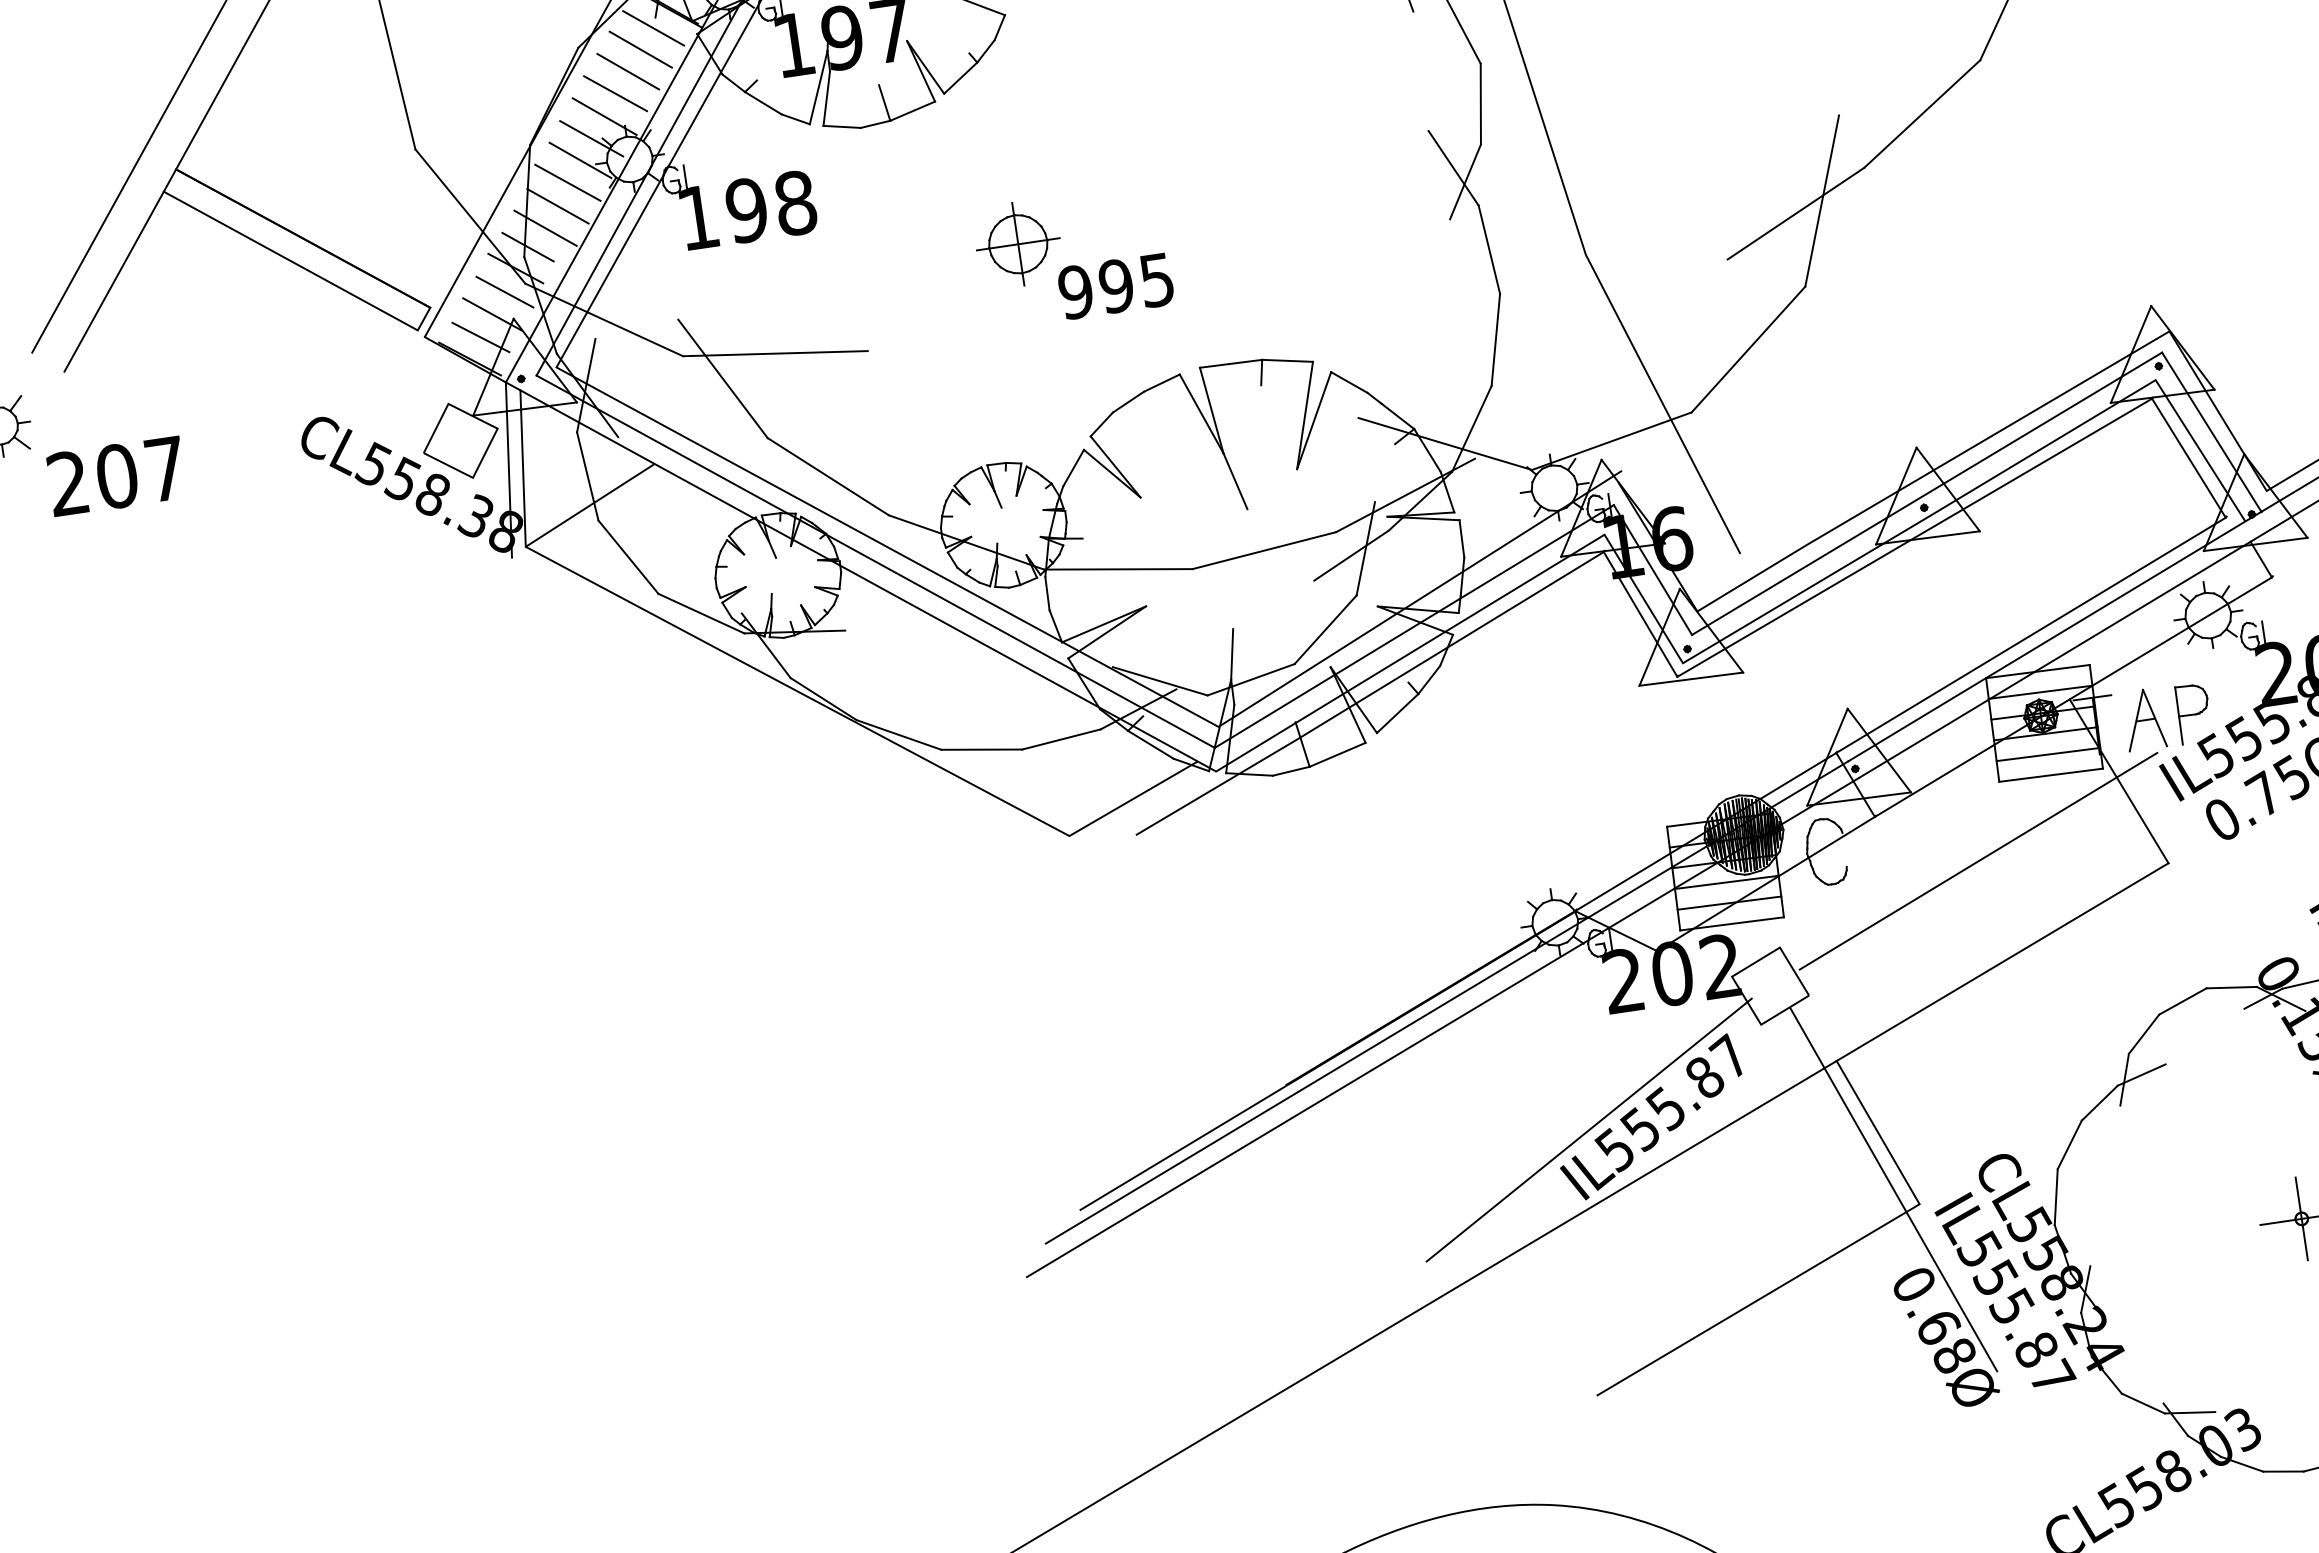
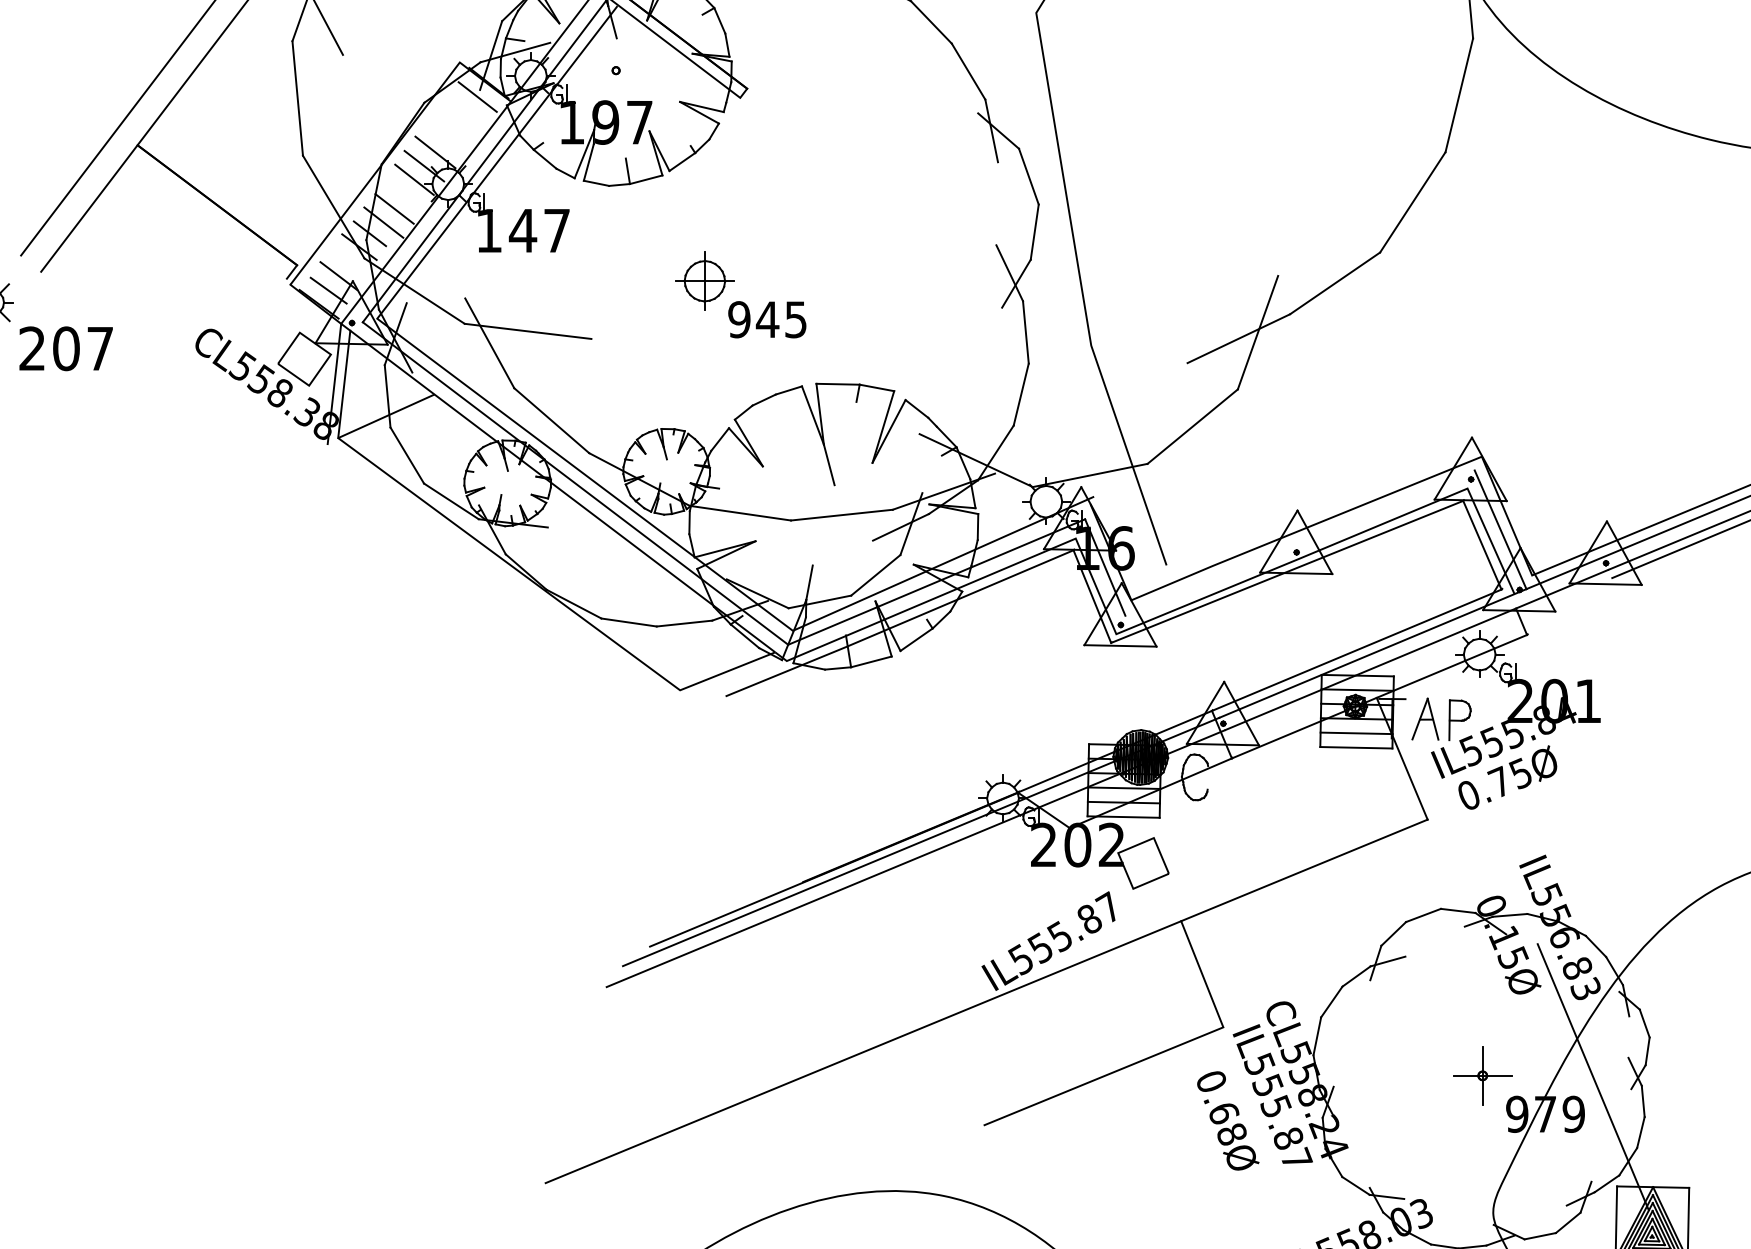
line: (640, 48) -> (466, 109), removed
line: (627, 70) -> (455, 123), removed
line: (614, 93) -> (444, 137), removed
line: (567, 182) -> (403, 193), removed
text: (770, 206) -> (539, 230), 198 -> 147
line: (290, 261) -> (206, 219), removed
text: (1116, 285) -> (767, 319), 995 -> 945
line: (504, 291) -> (349, 261), removed
line: (1926, 493) -> (1299, 542), removed
line: (1979, 861) -> (1298, 799), removed
line: (1589, 1130) -> (1005, 943), removed
line: (1892, 1189) -> (1206, 1014), removed

